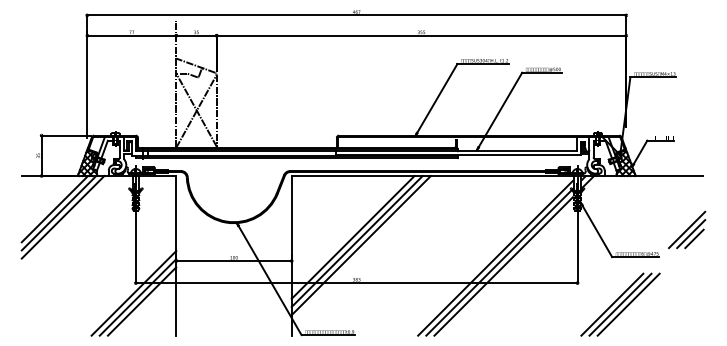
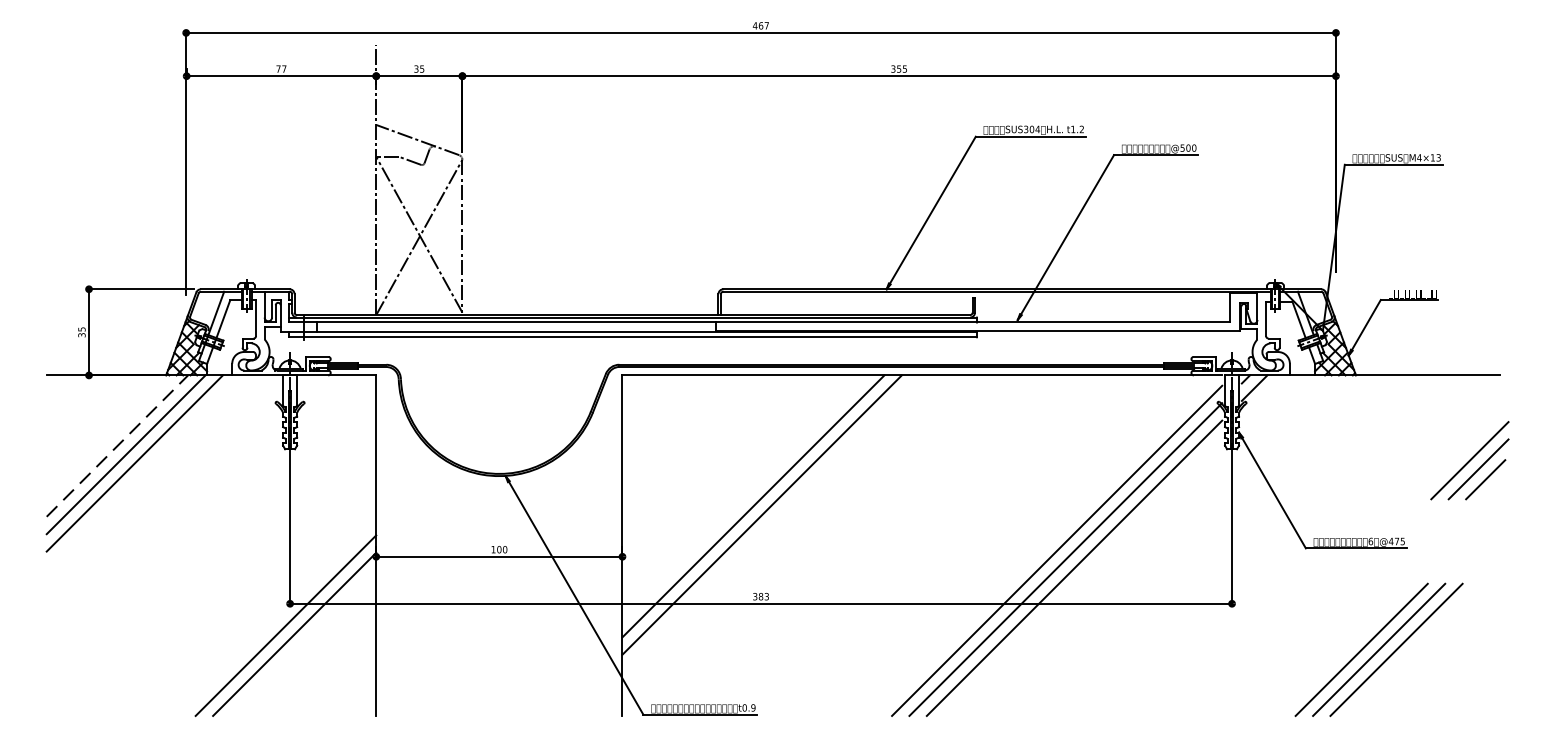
line: (54, 209) -> (116, 446), solid -> dashed
part: (687, 229) -> (1470, 459), moved
line: (360, 245) -> (769, 523), removed
line: (141, 301) -> (302, 643), removed
part: (620, 304) -> (1379, 649), moved

